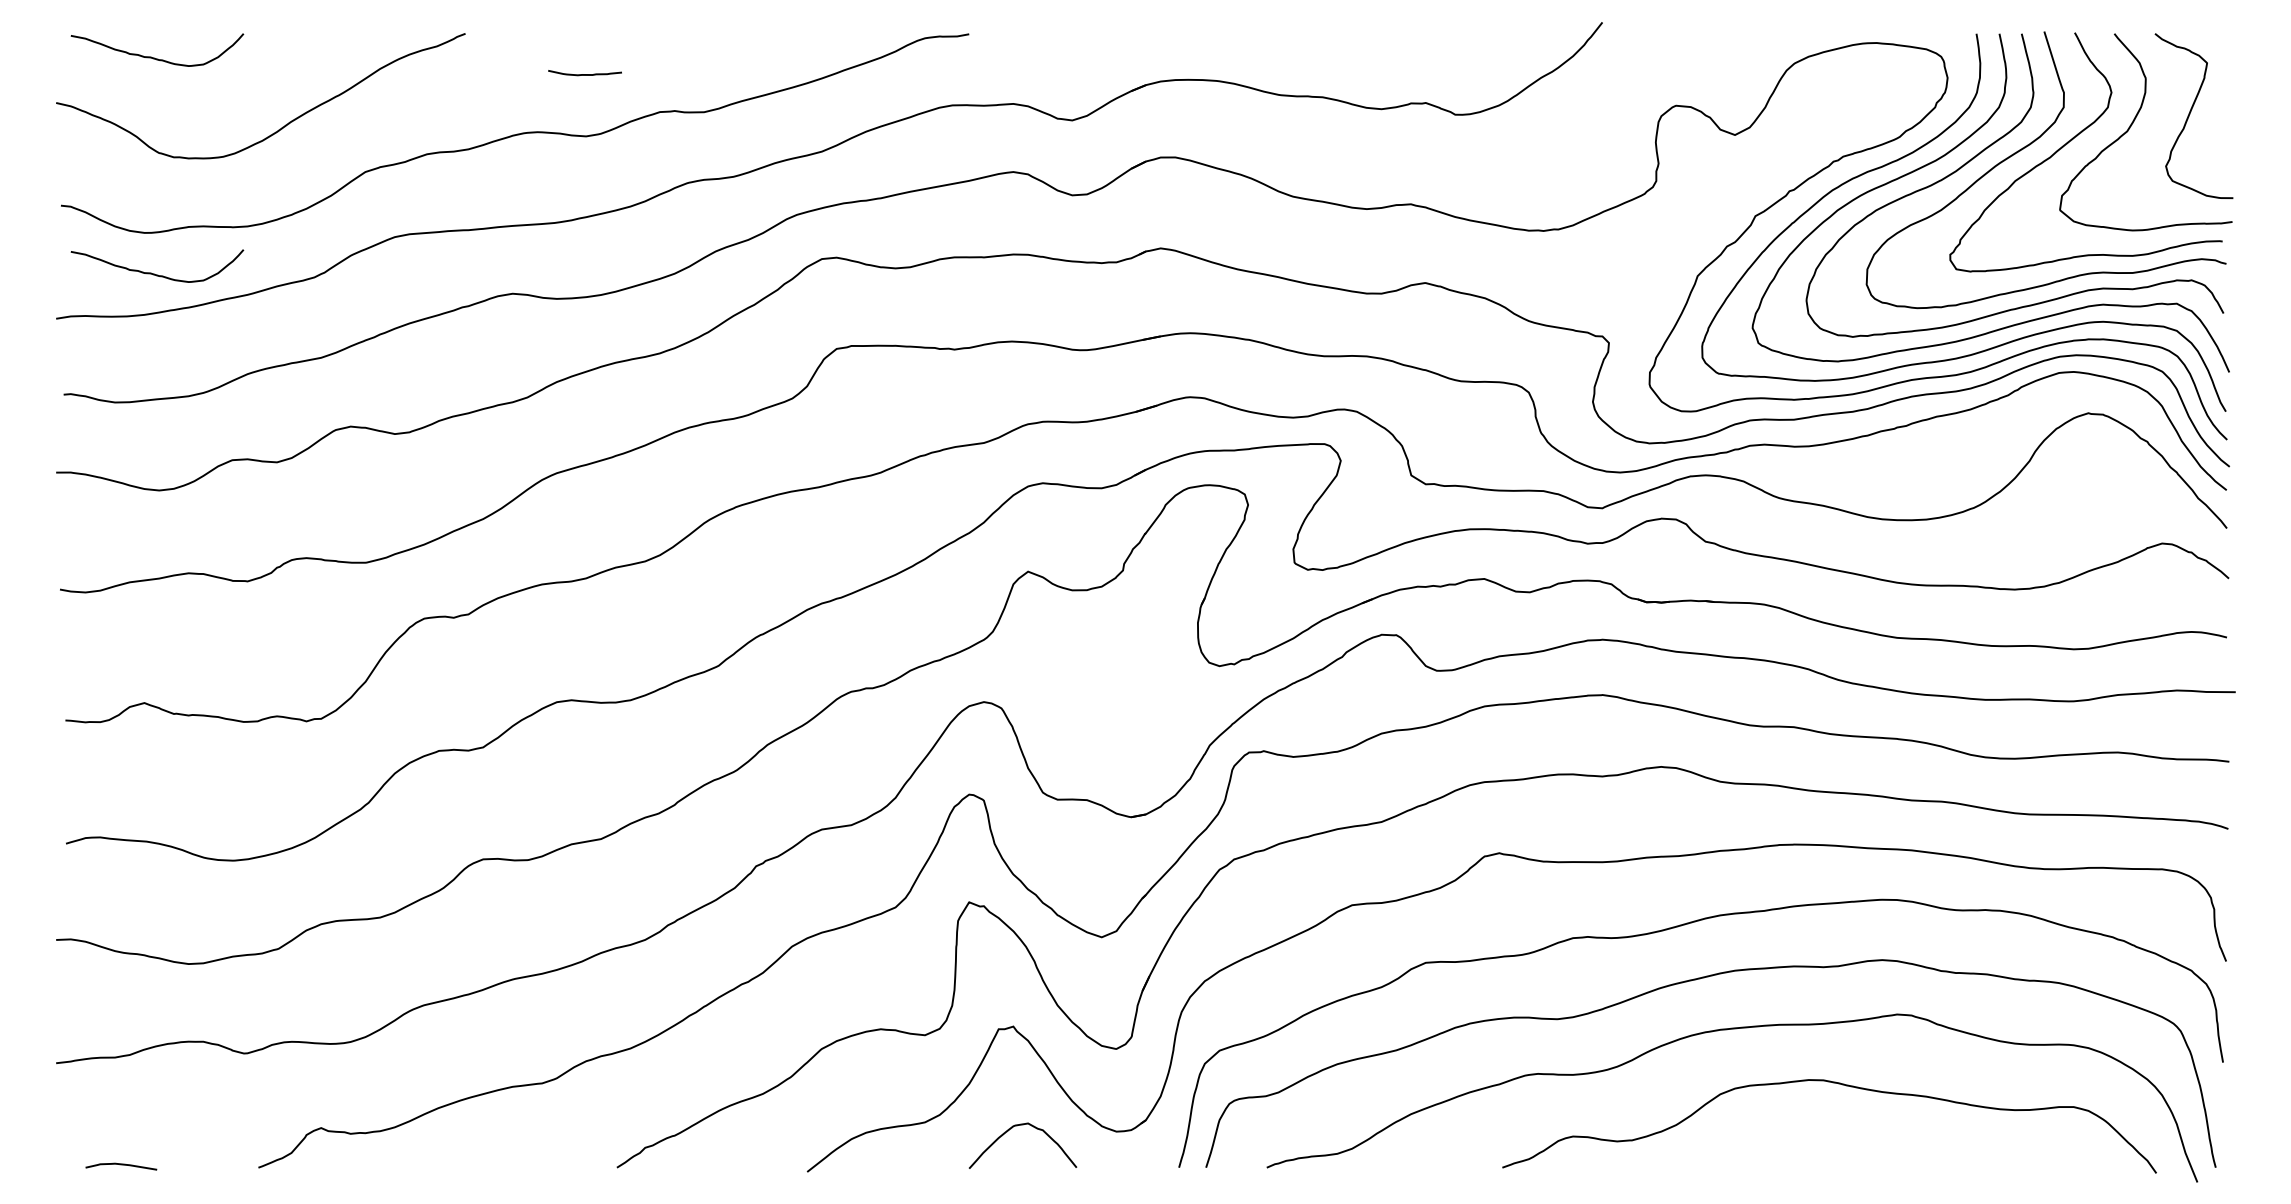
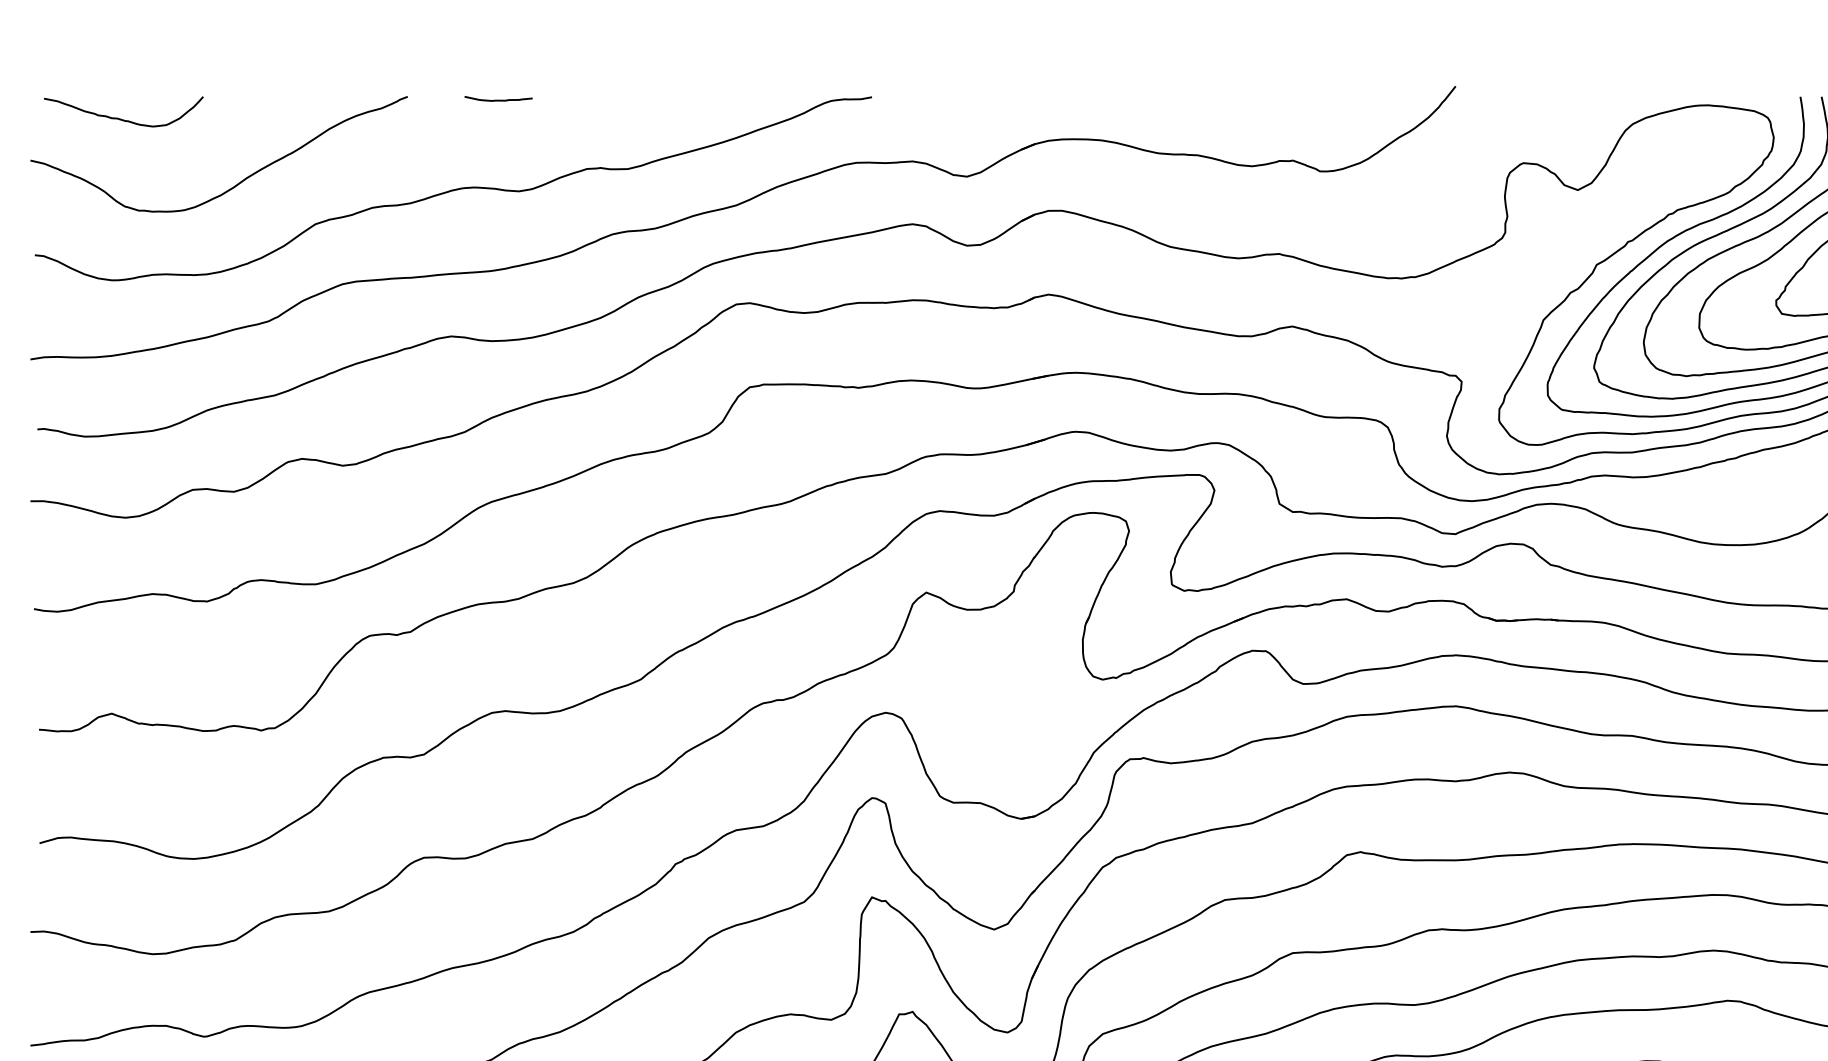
curve: (584, 74) -> (498, 100), moved
curve: (154, 273) -> (121, 317), removed

